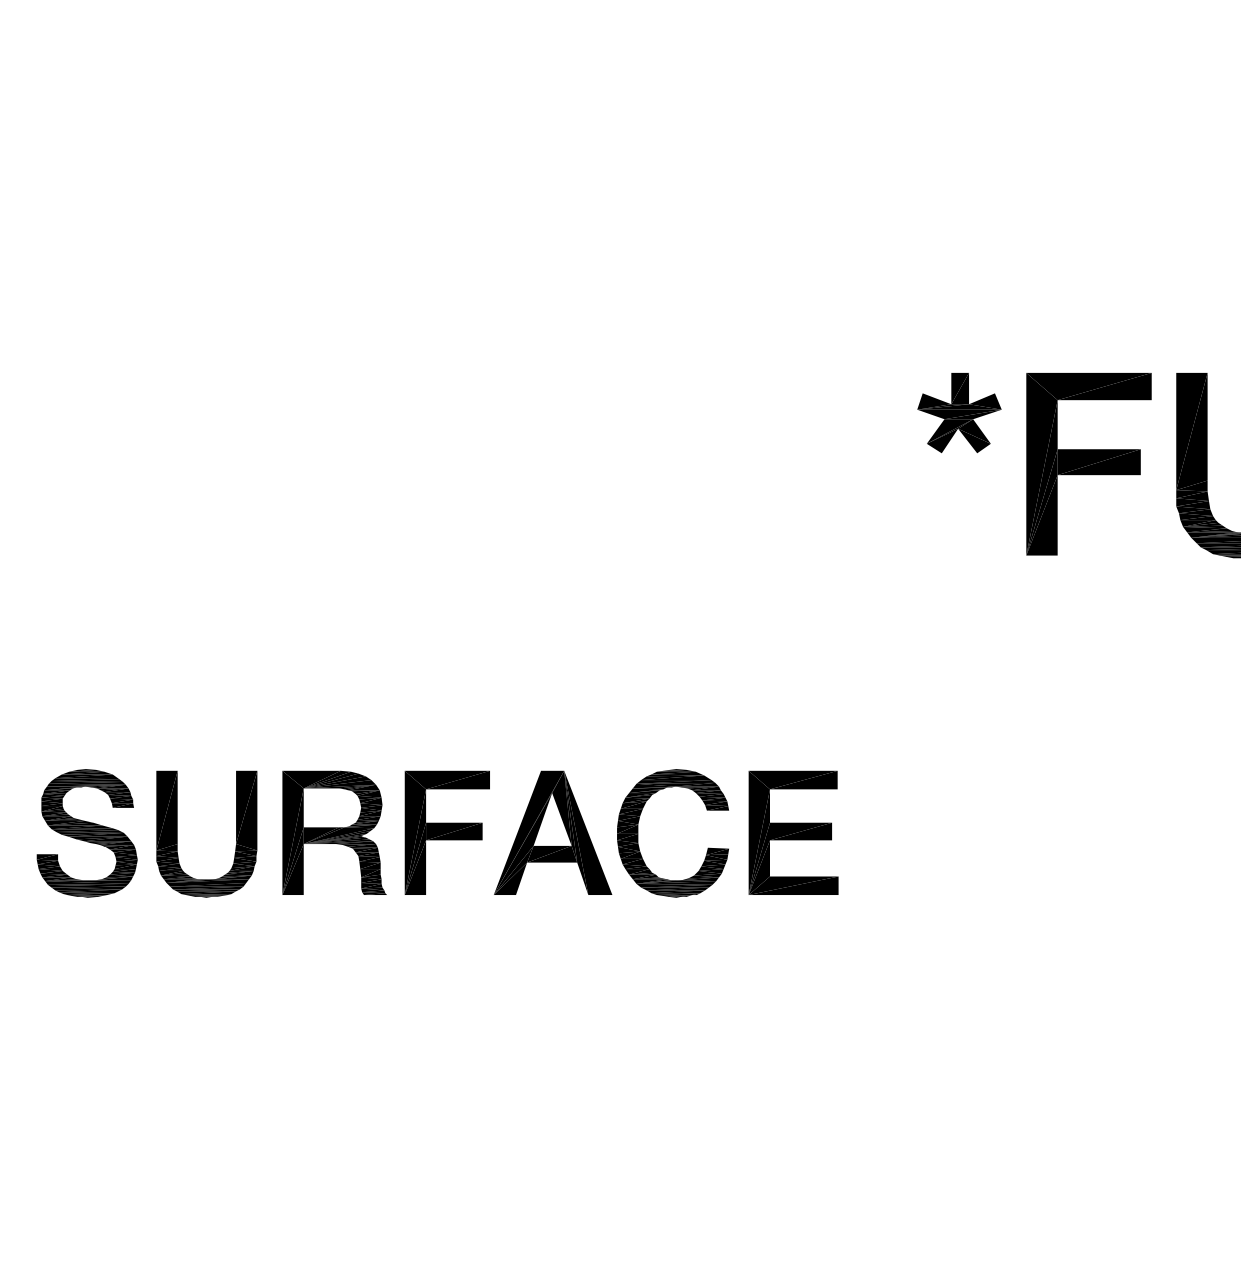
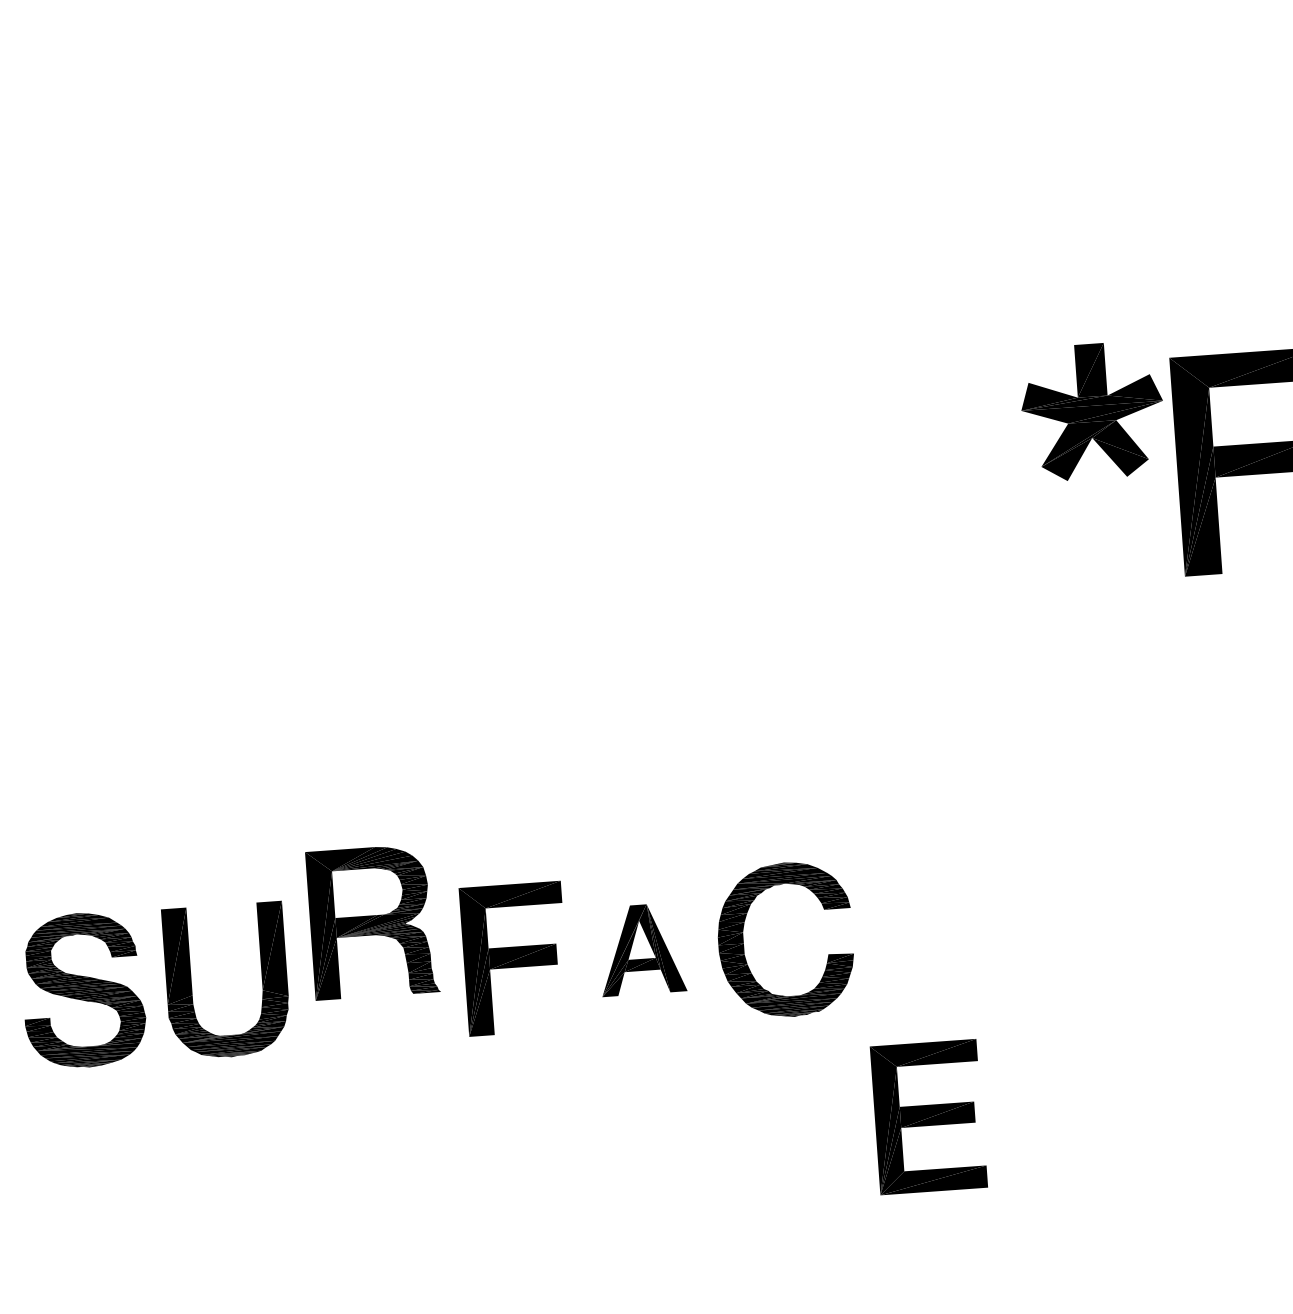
part: (959, 413) -> (1092, 412), size x1.4
part: (334, 832) -> (372, 921), moved
part: (553, 832) -> (642, 949), size x0.6
part: (793, 832) -> (928, 1116), moved

